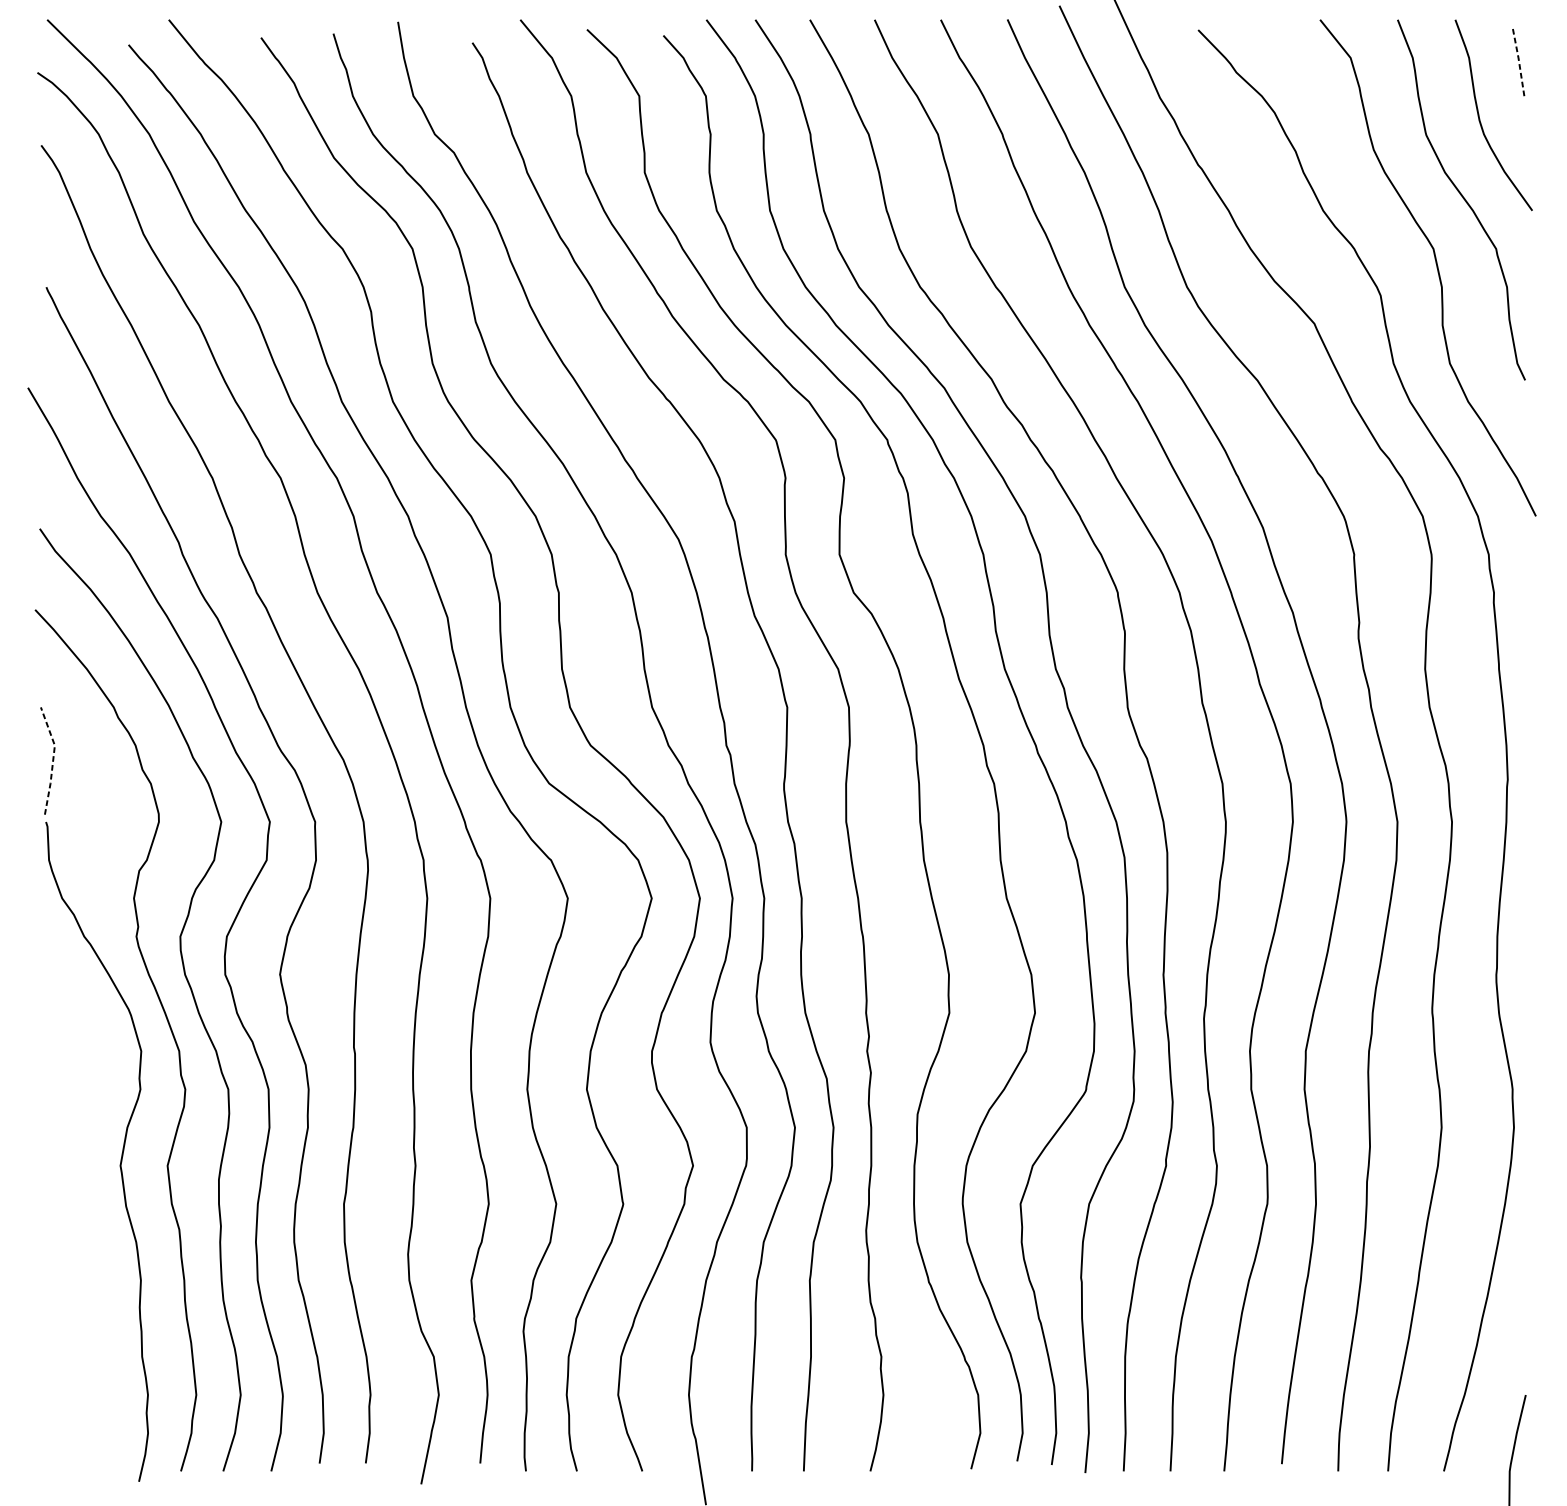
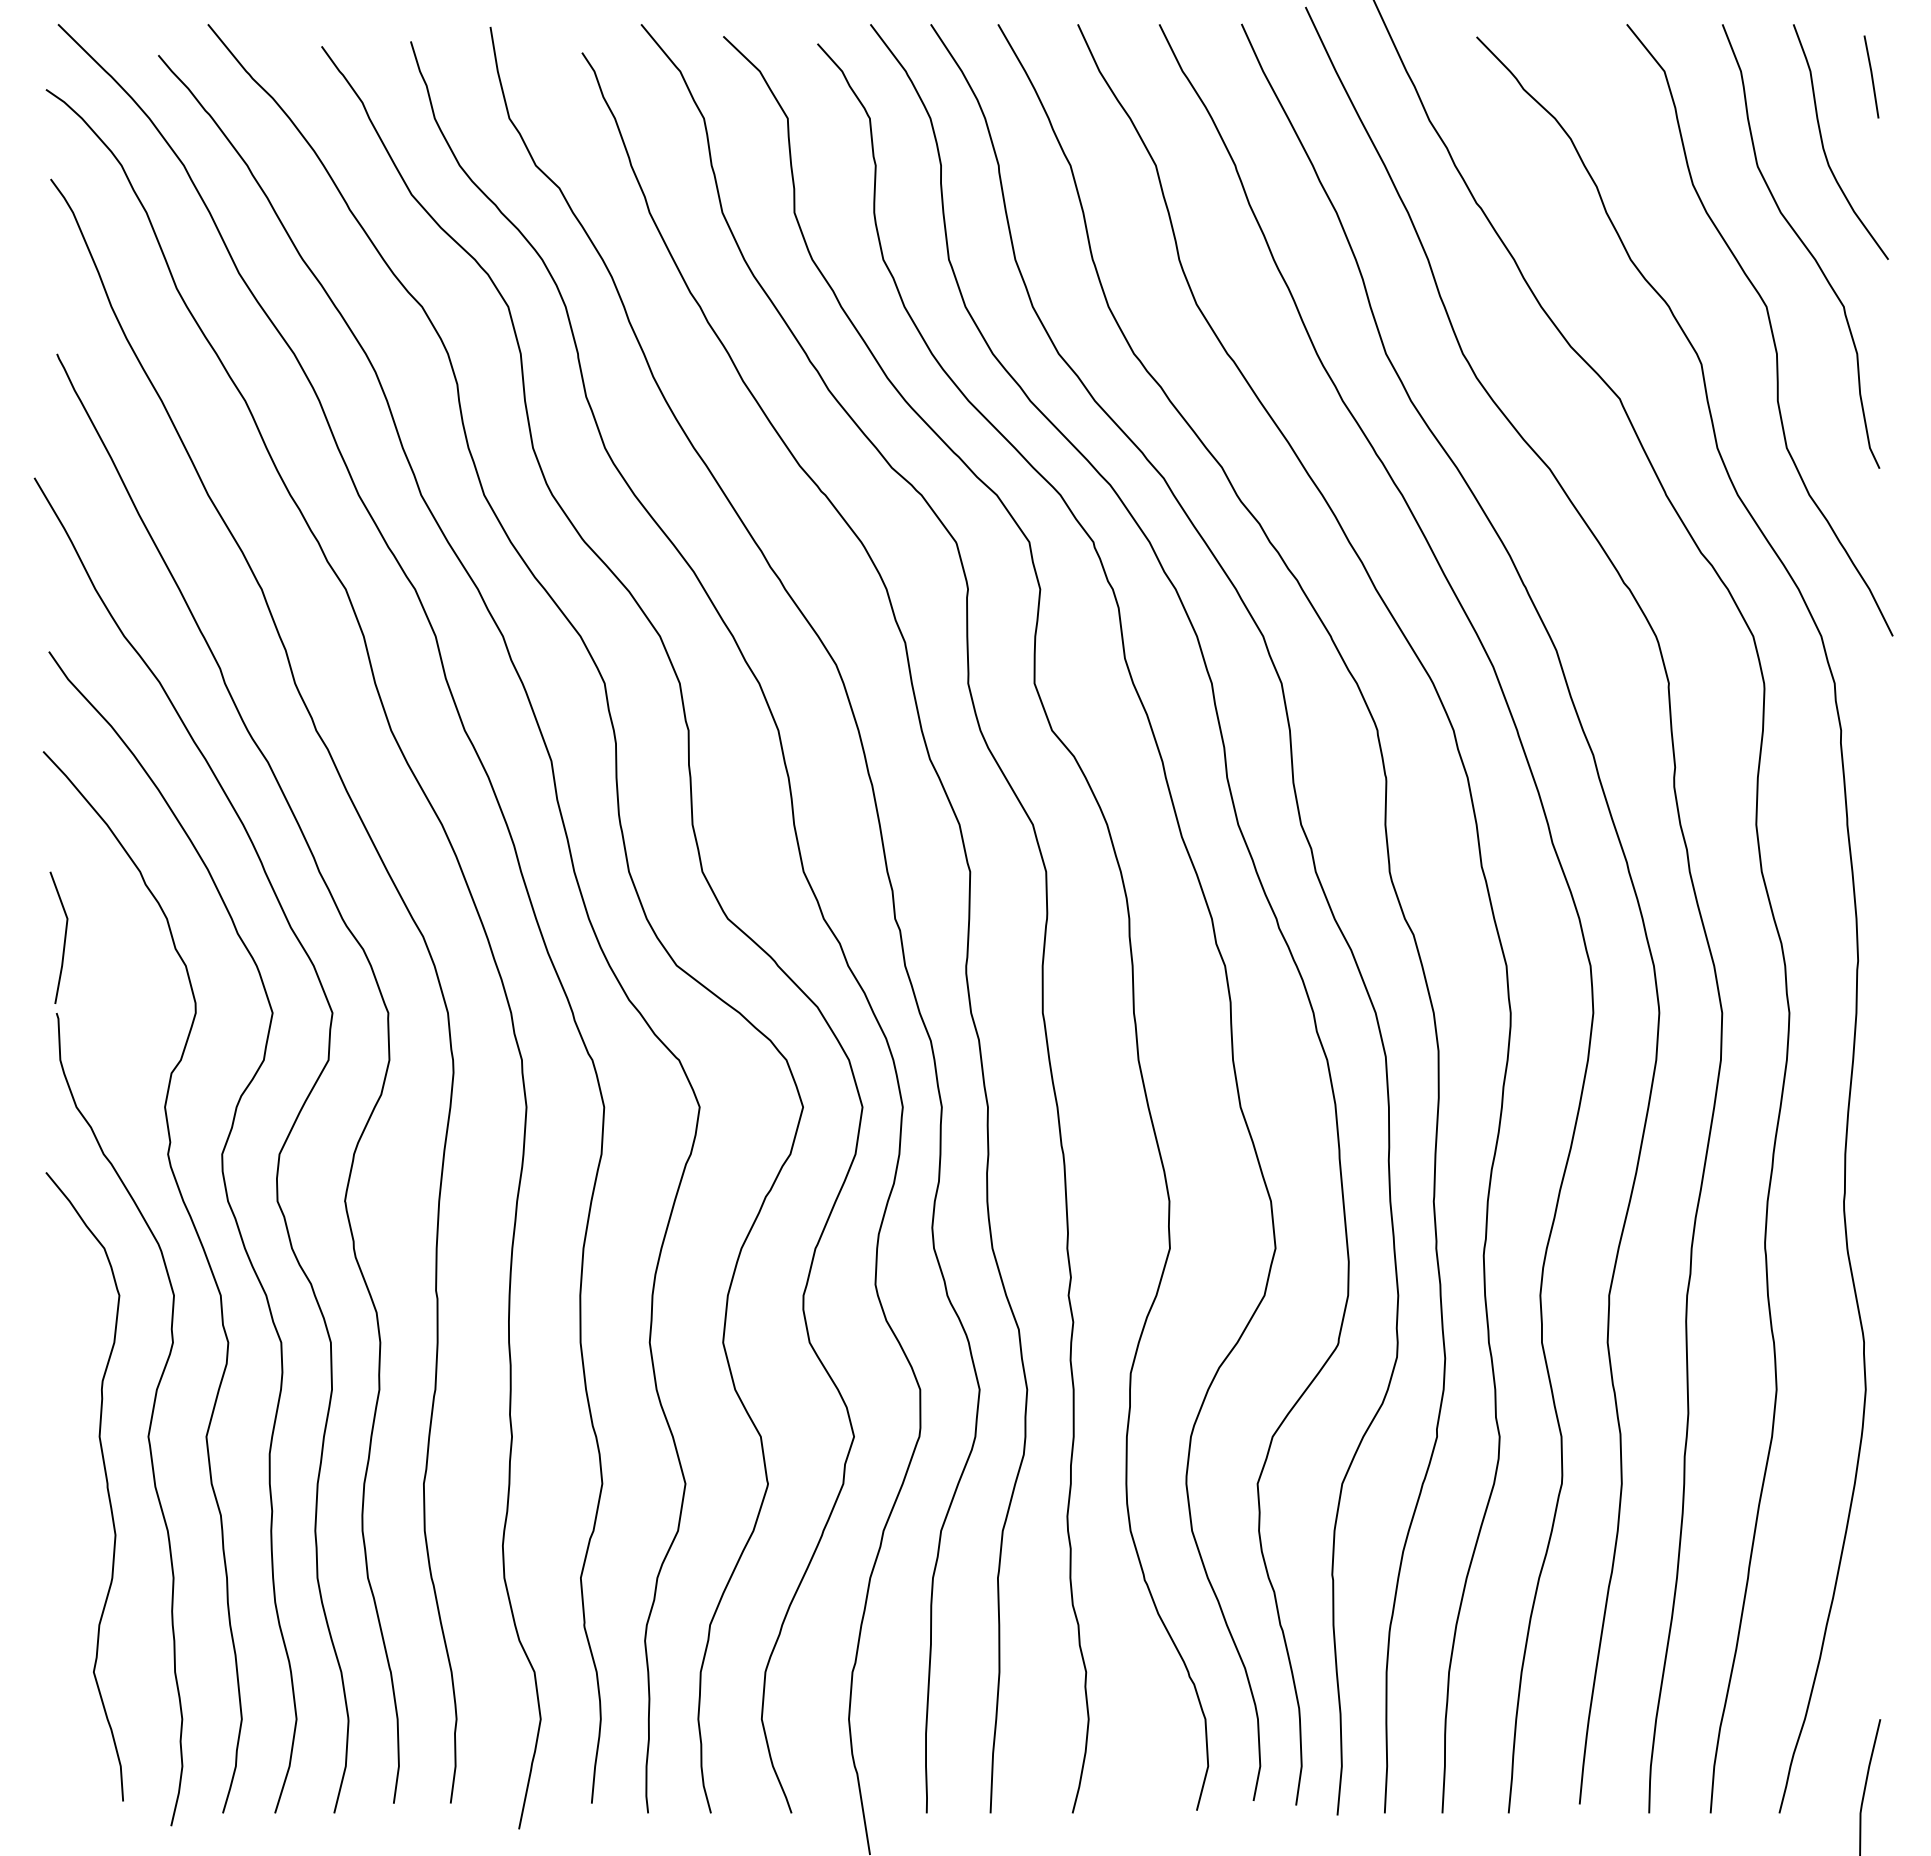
line: (1519, 62) -> (1872, 76), dashed -> solid
line: (53, 759) -> (65, 936), dashed -> solid
curve: (86, 1206) -> (106, 1486), added

